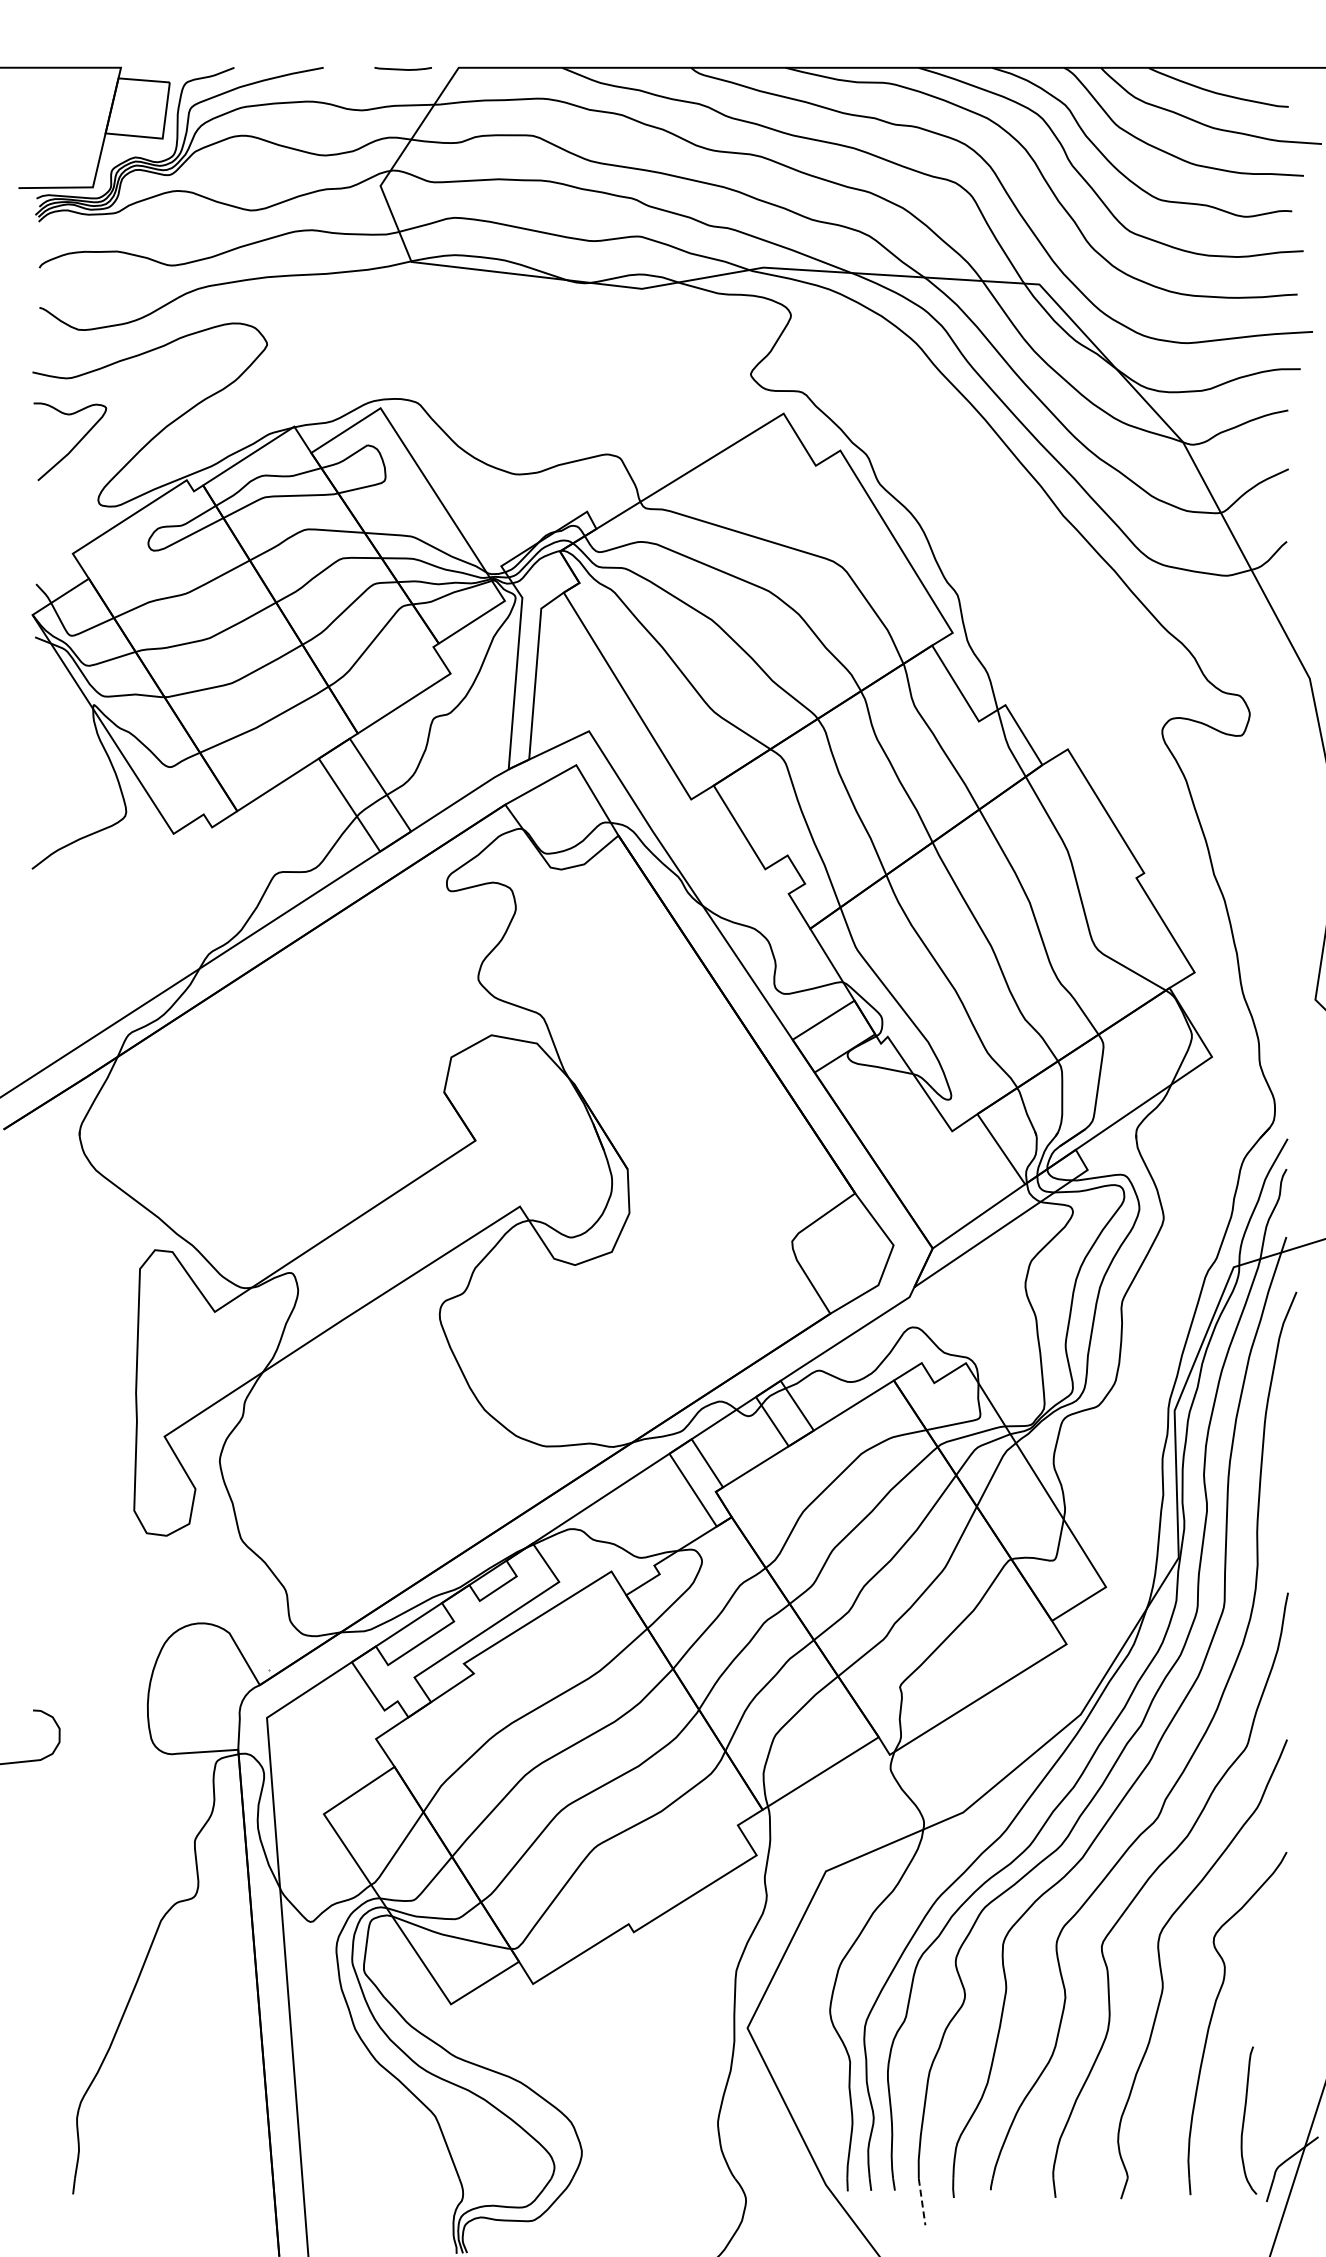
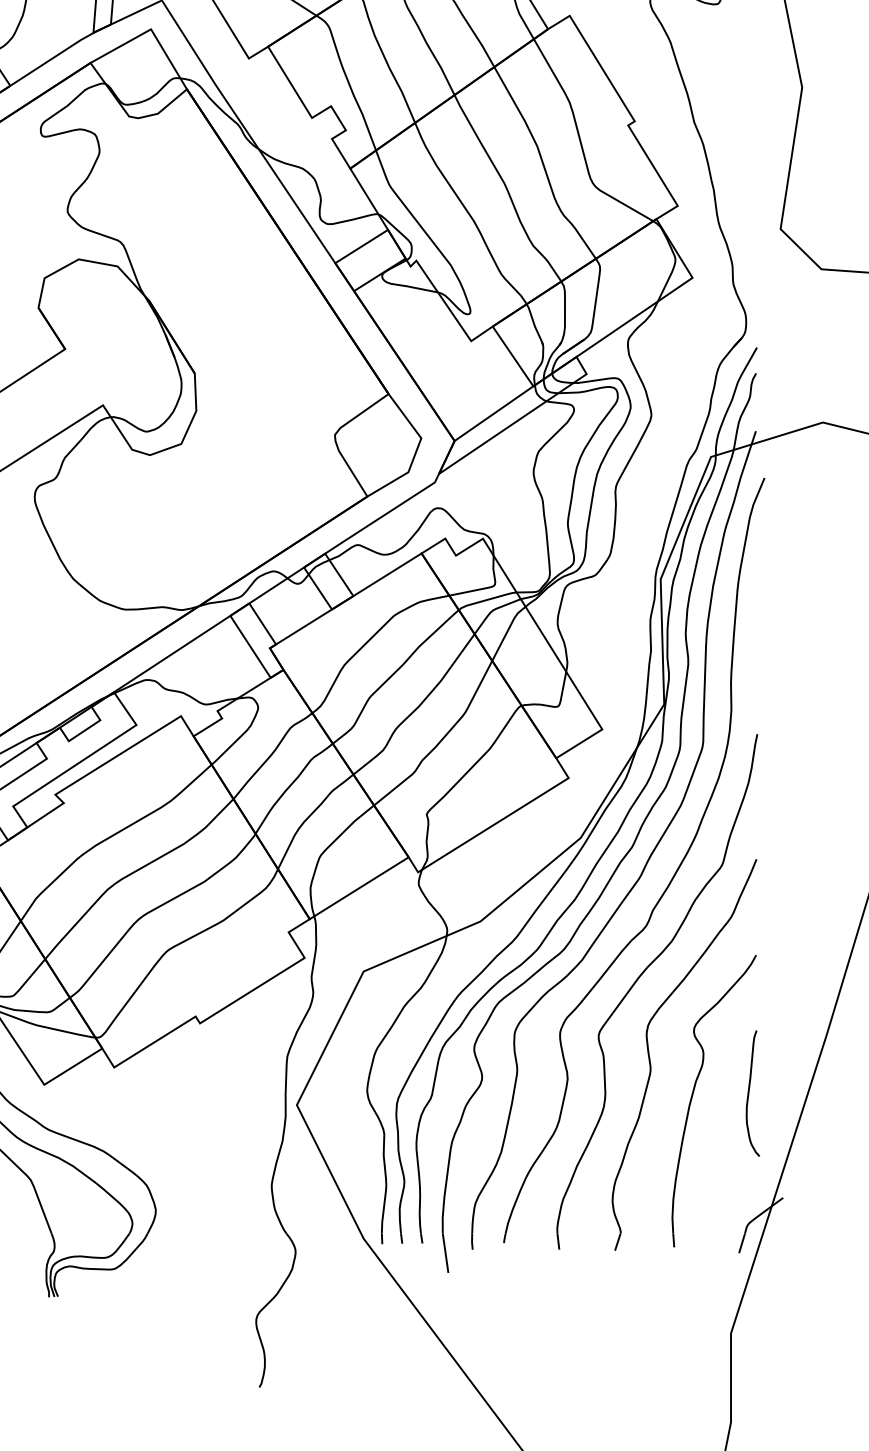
curve: (1244, 2120) -> (749, 1093), moved
line: (922, 2202) -> (445, 1253), dashed -> solid

